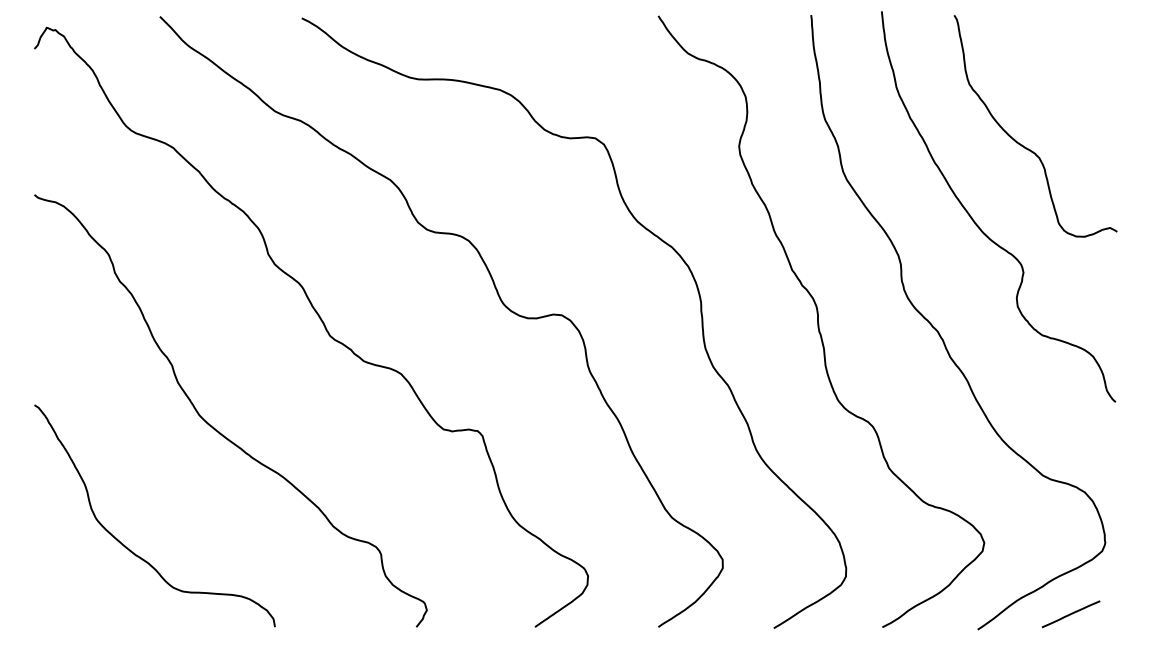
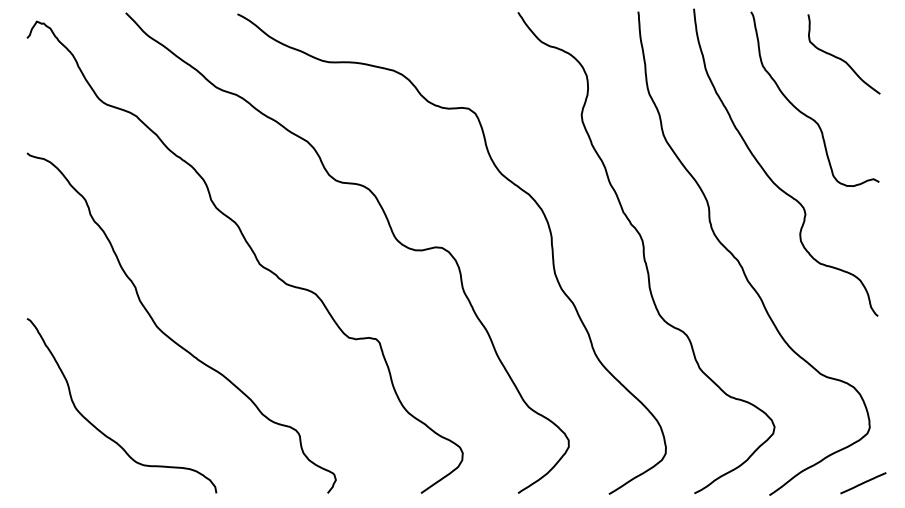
curve: (1070, 75) -> (842, 59), added
line: (1070, 614) -> (862, 483), moved

